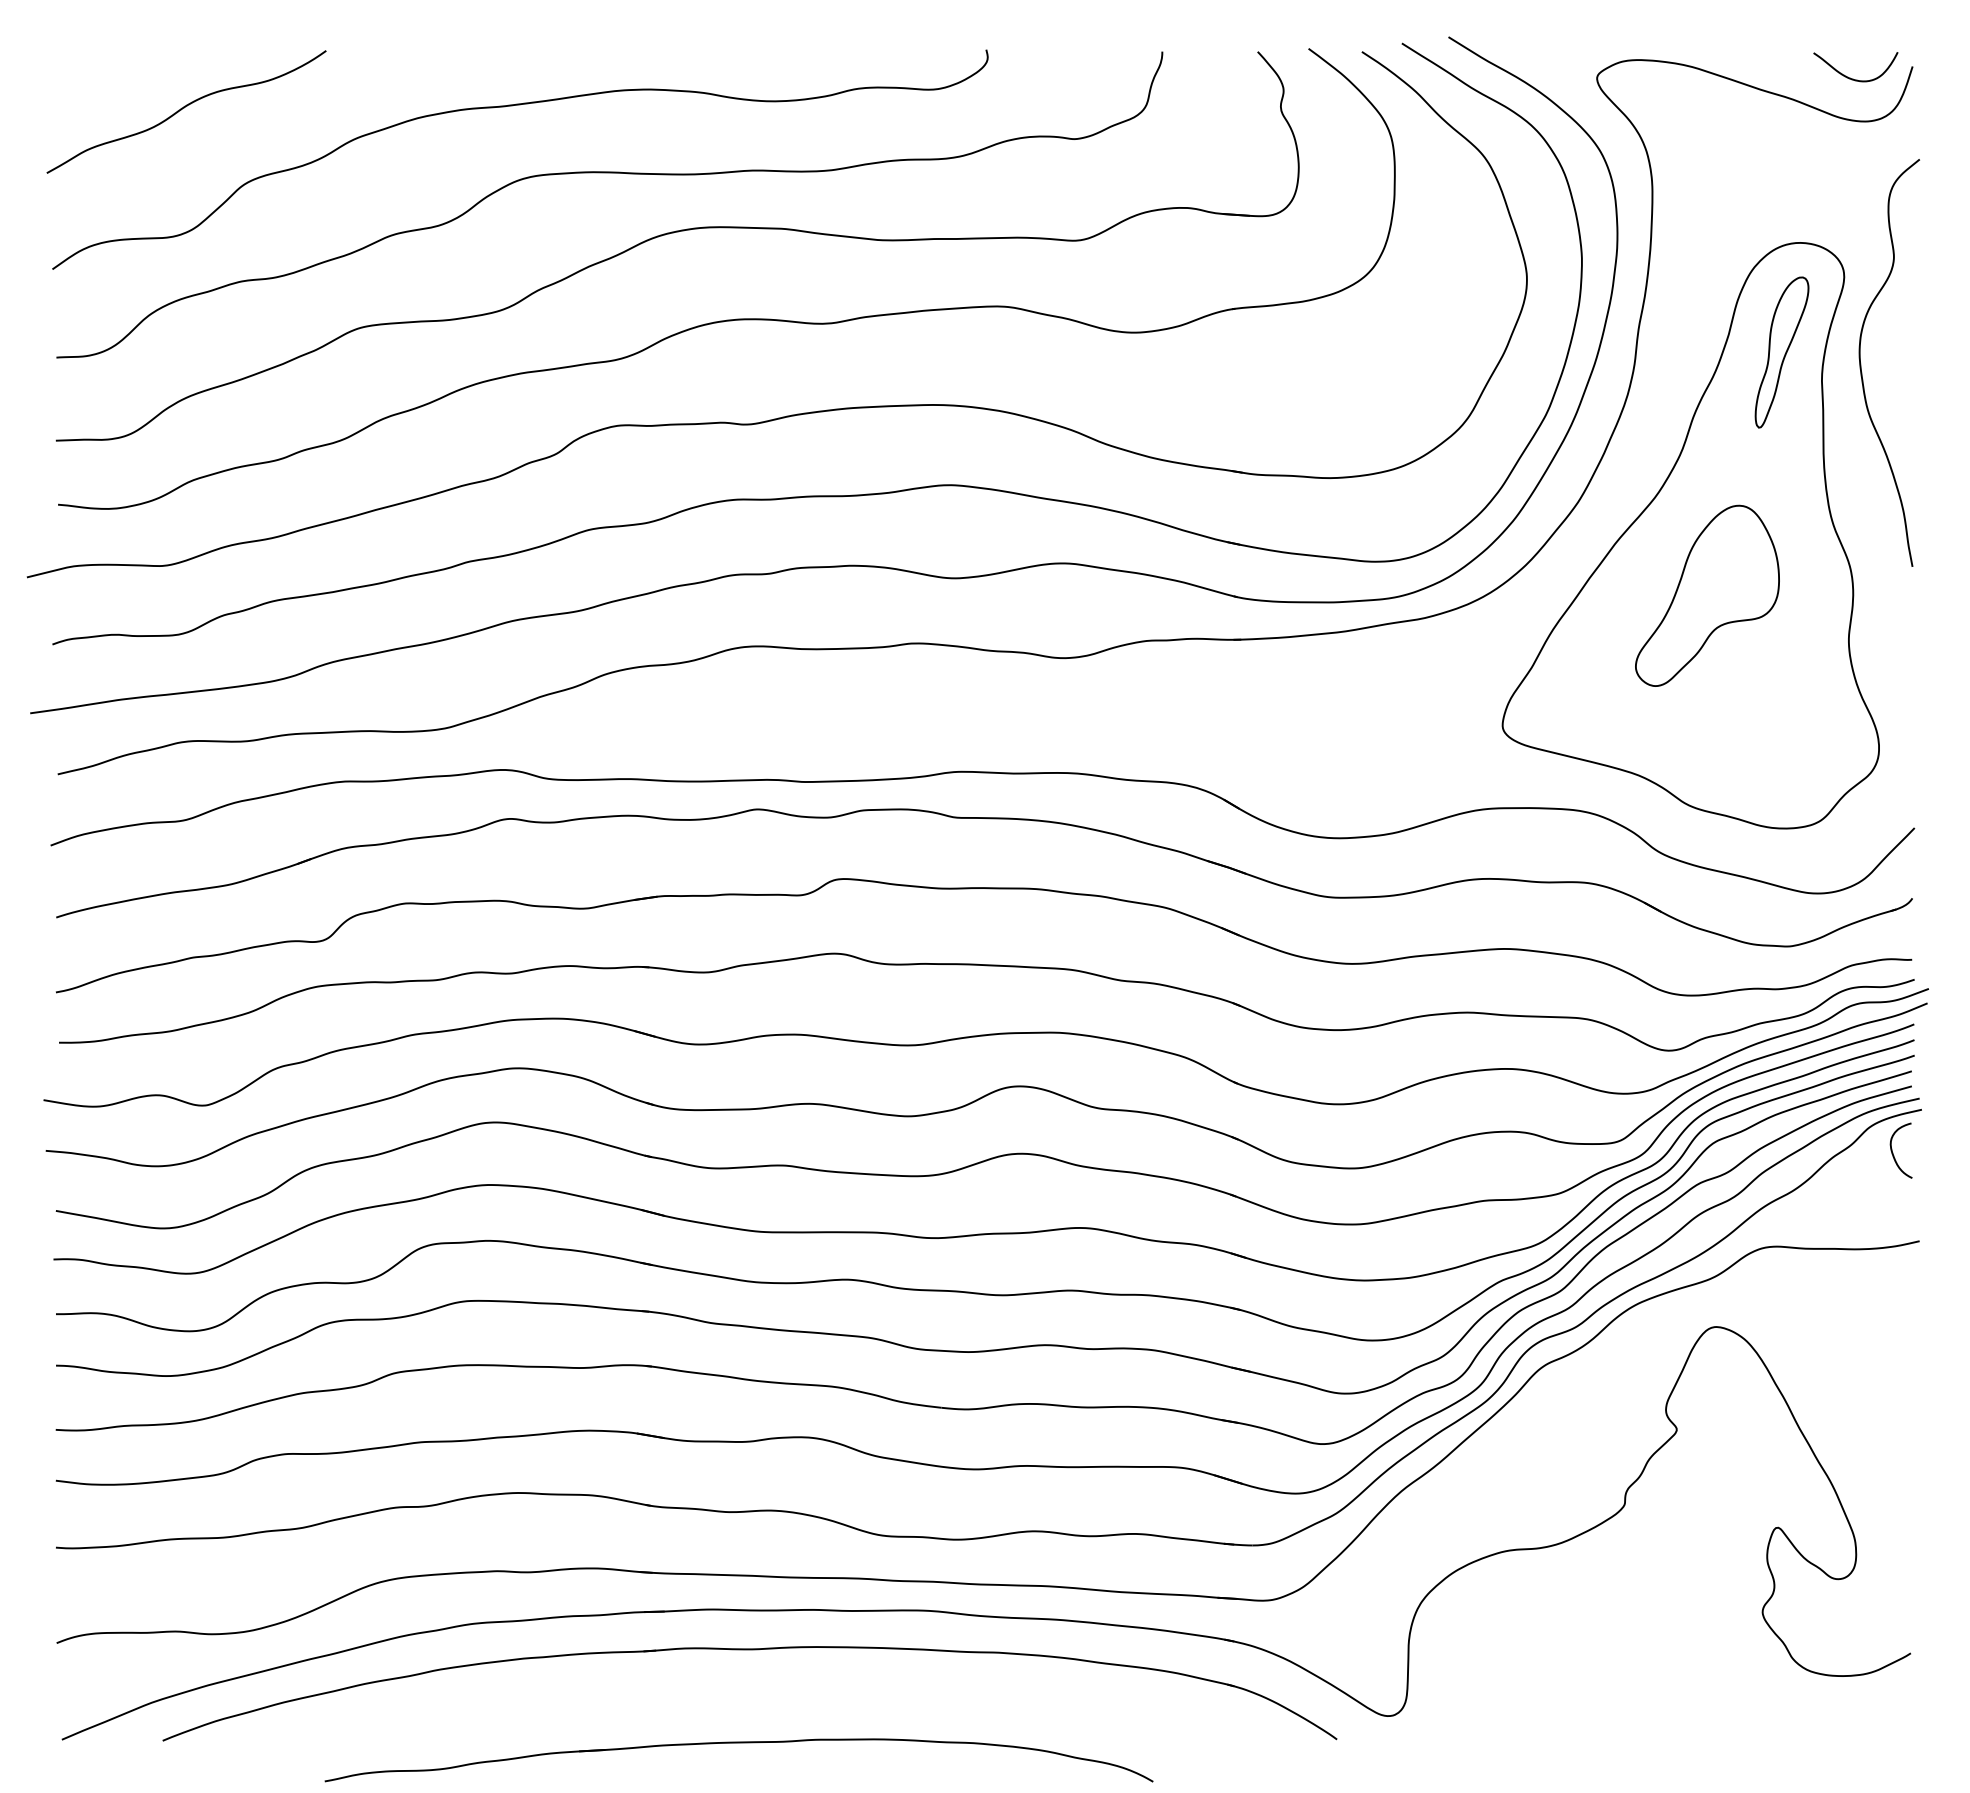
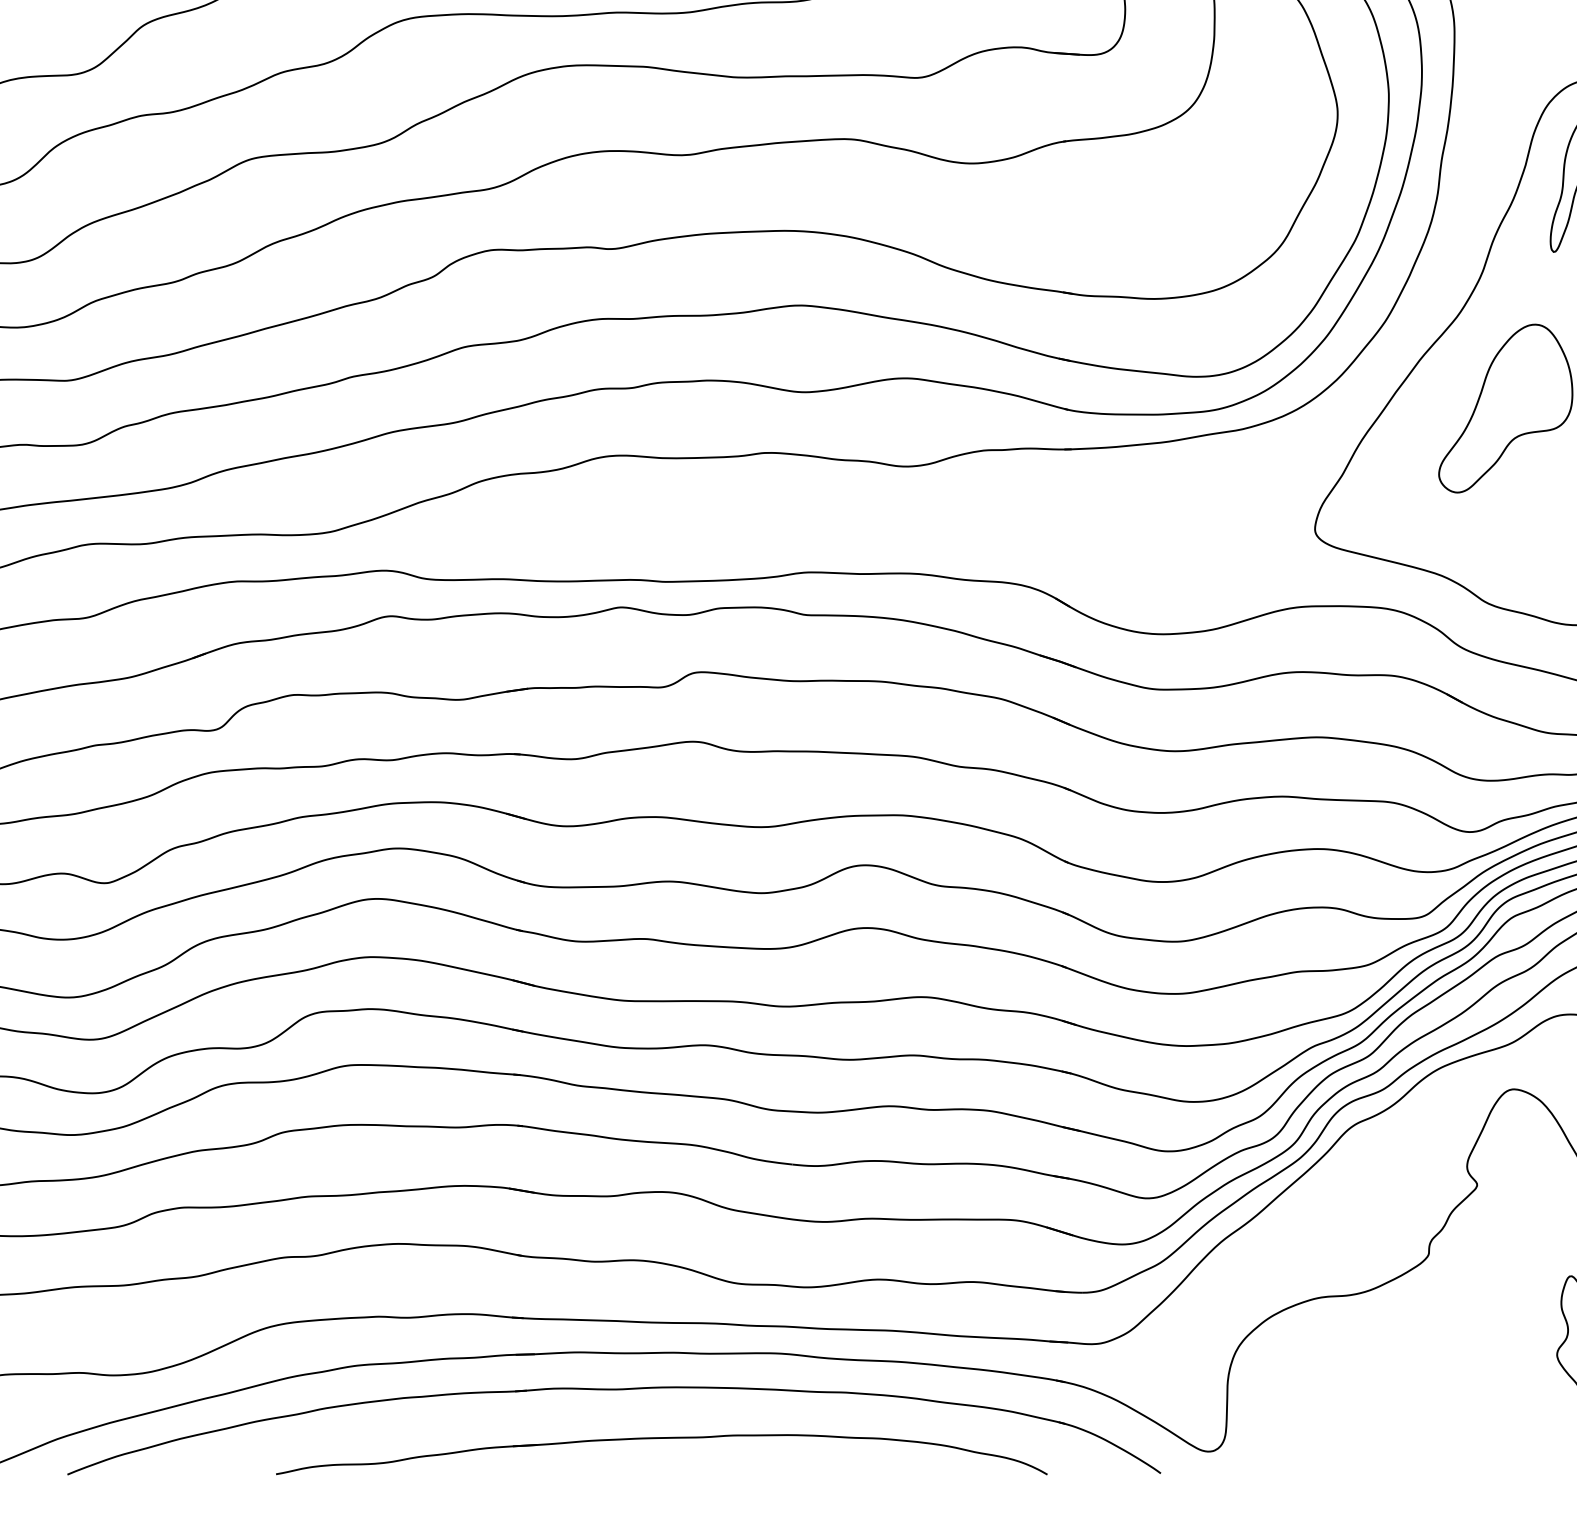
part: (738, 1743) -> (661, 1438), moved

